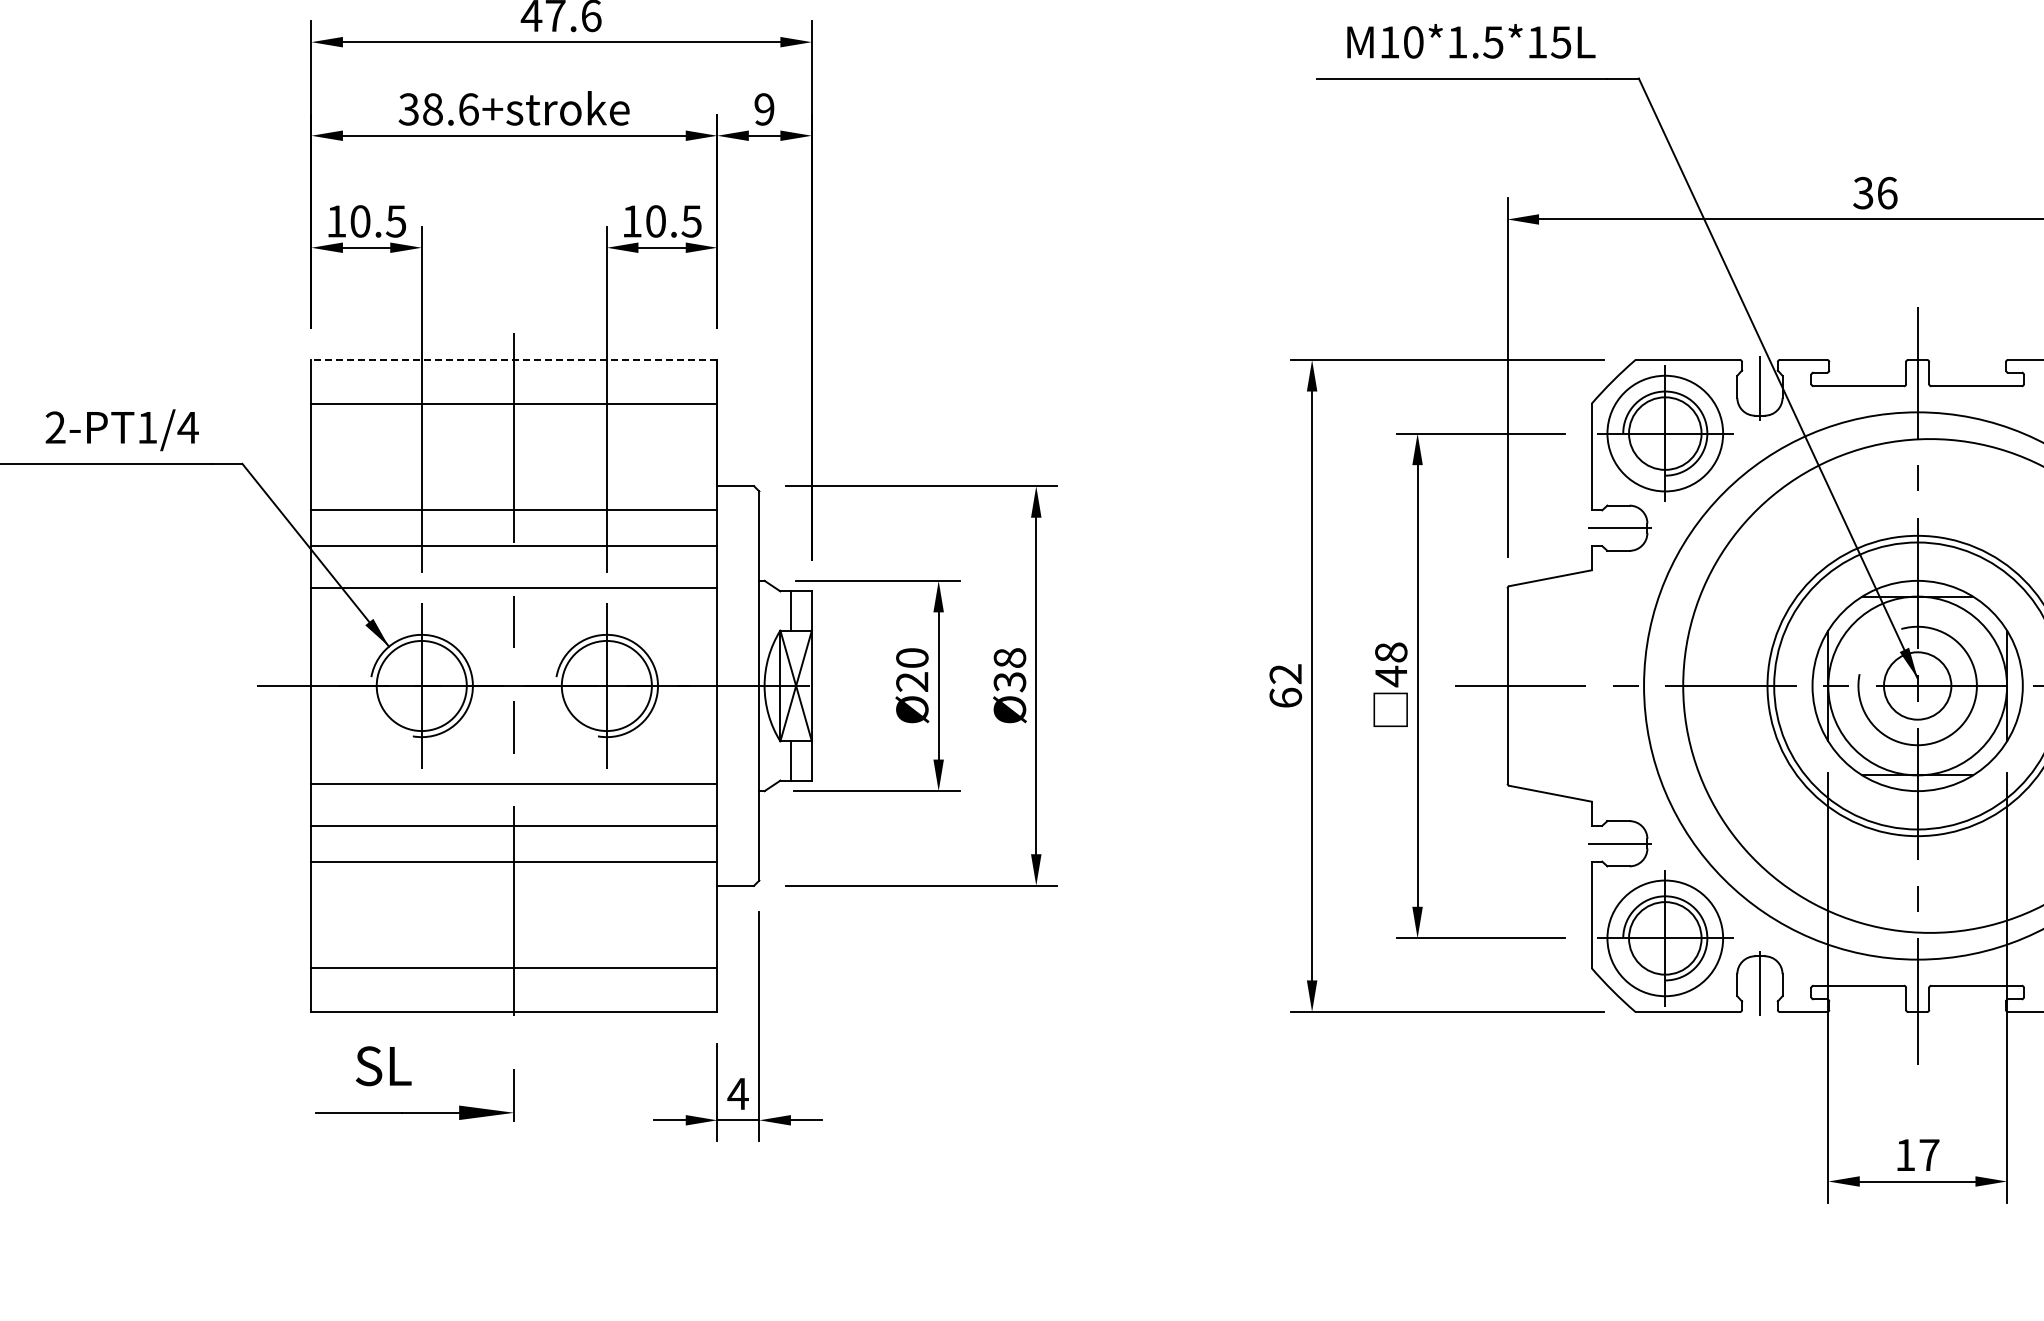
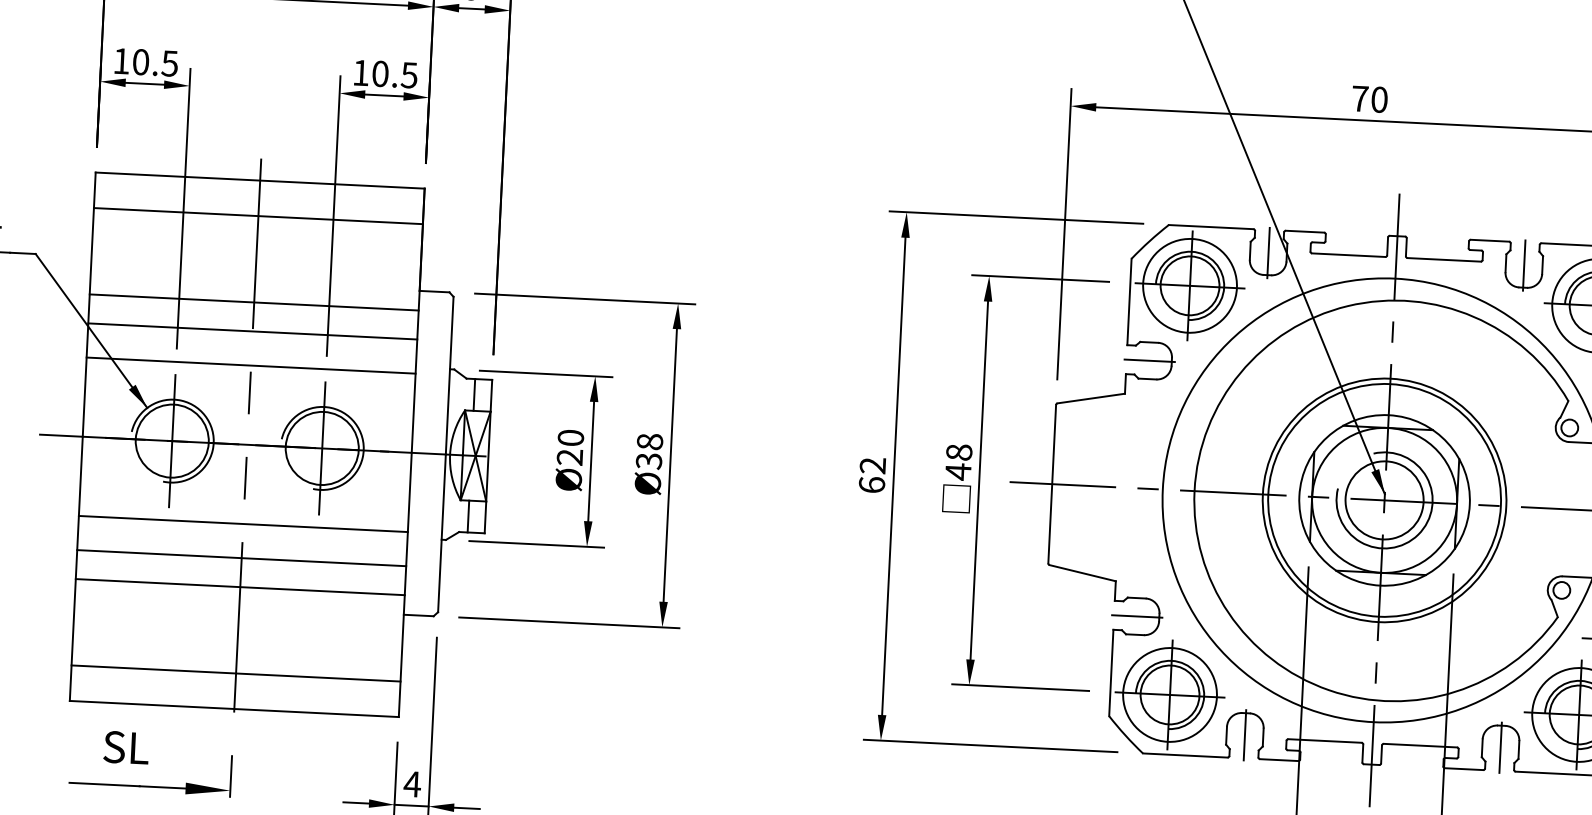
text: (1875, 192) -> (1369, 98), 36 -> 70
line: (514, 360) -> (260, 181), dashed -> solid
circle: (1917, 685) -> (1384, 500), size x1.43

